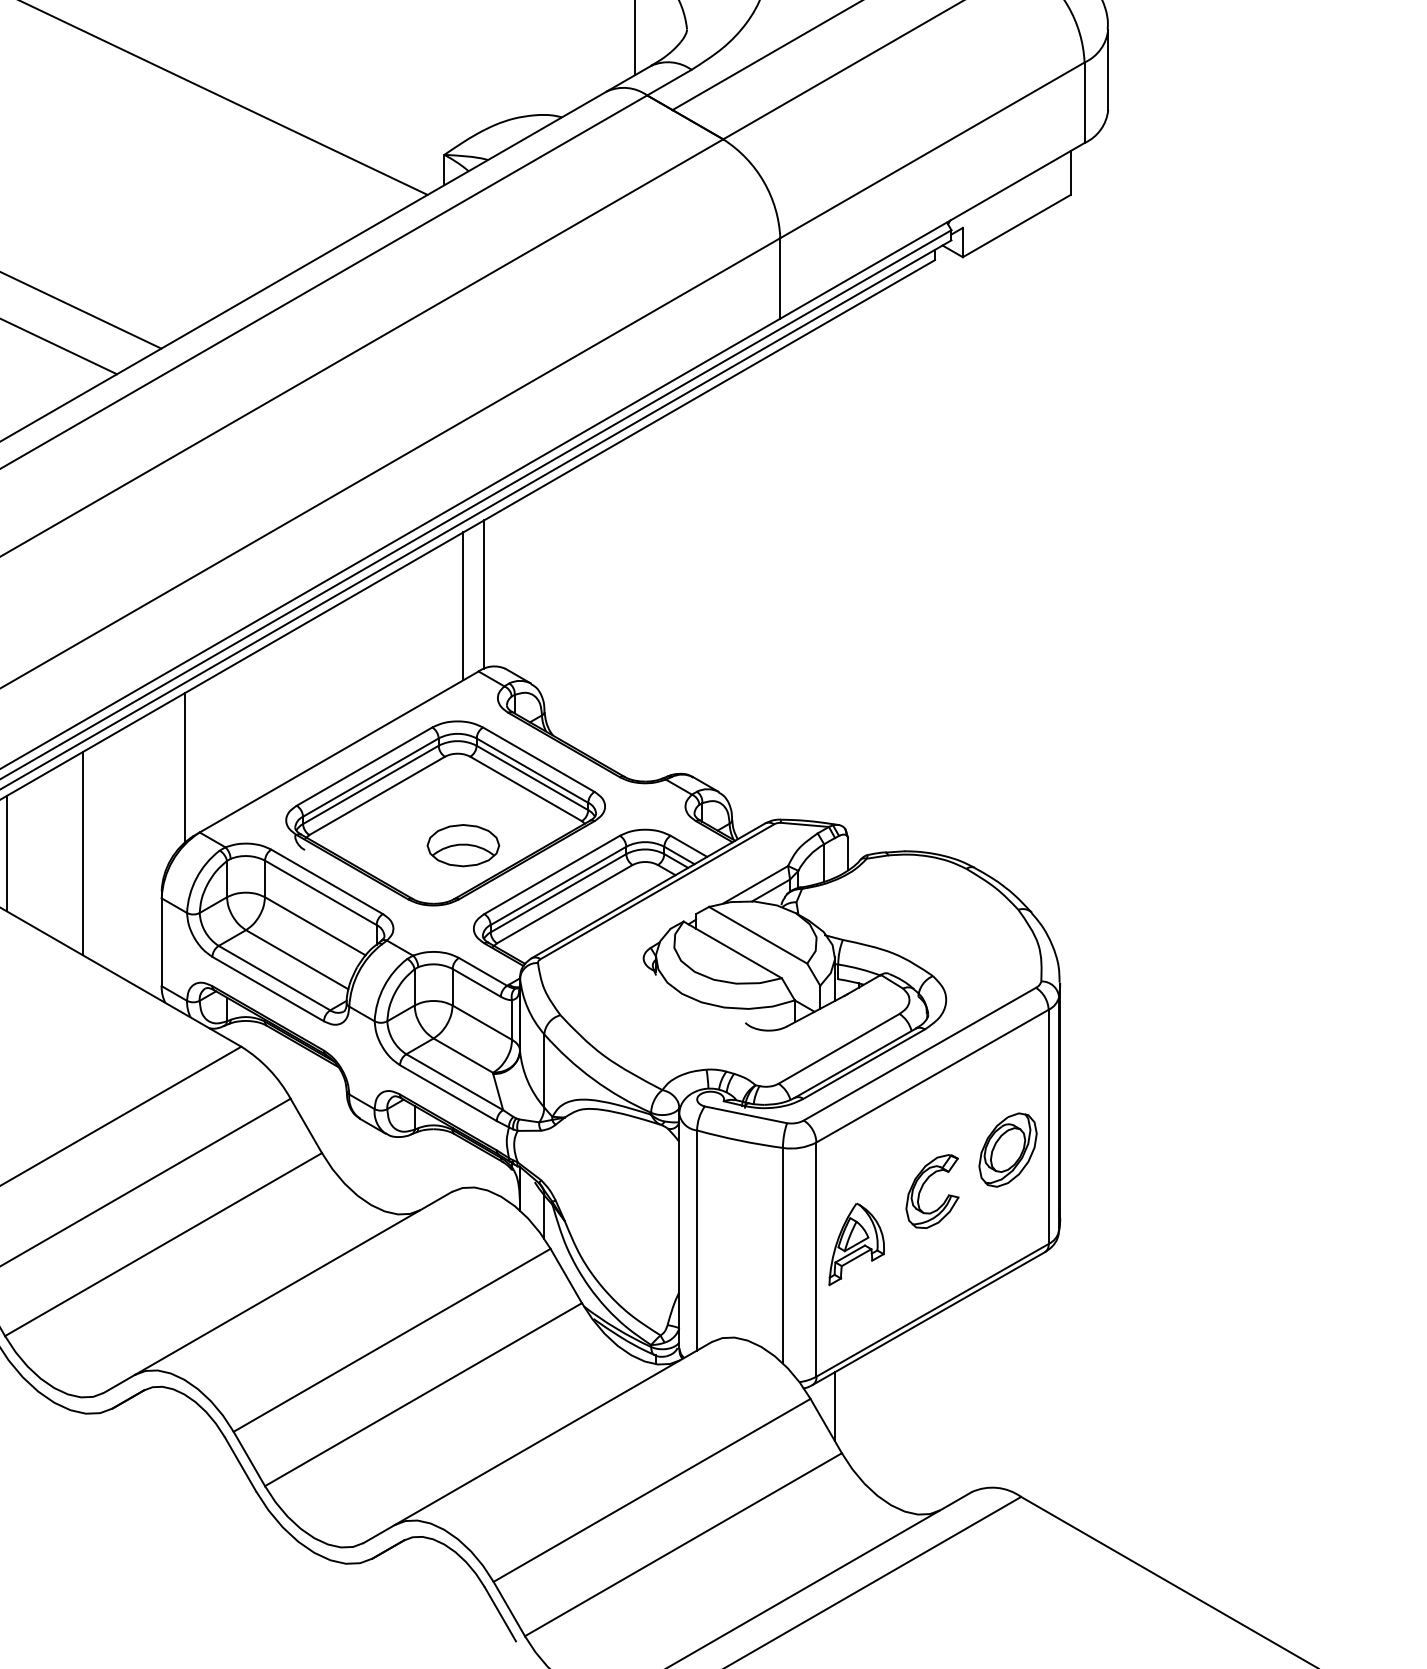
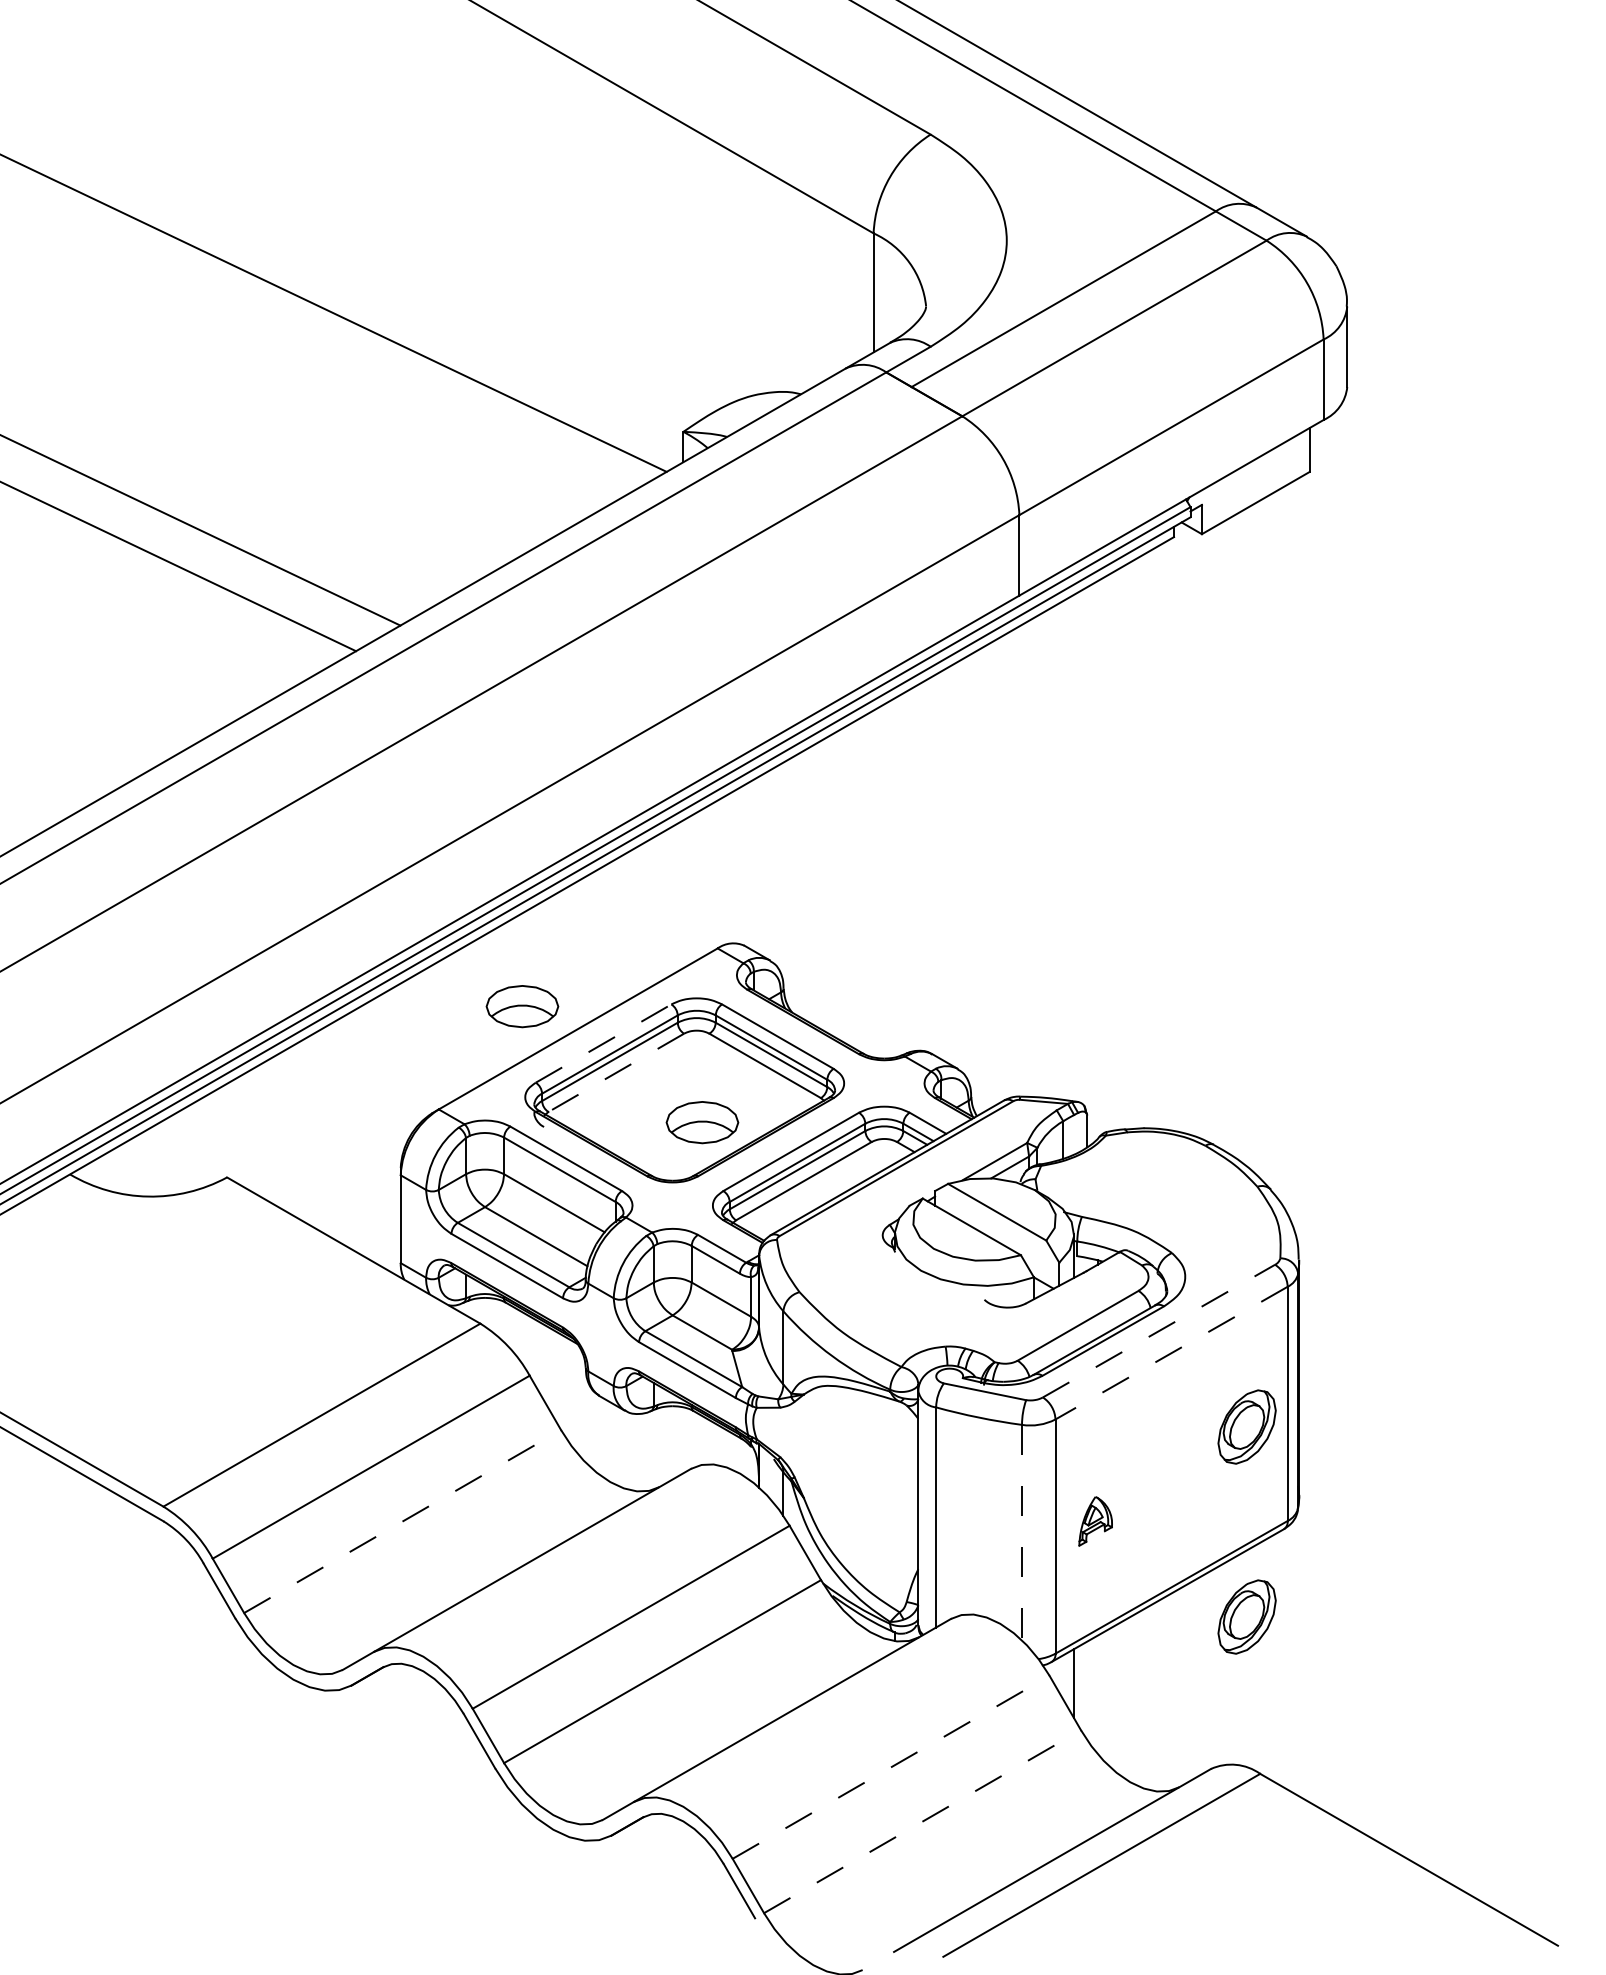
line: (484, 594) -> (723, 871), removed
line: (463, 606) -> (702, 883), removed
part: (283, 729) -> (522, 1006), added
line: (365, 766) -> (604, 1043), solid -> dashed
line: (184, 767) -> (423, 1044), removed
line: (376, 796) -> (615, 1073), solid -> dashed
line: (7, 853) -> (246, 1130), removed
line: (83, 853) -> (322, 1130), removed
line: (919, 1054) -> (1158, 1331), solid -> dashed
line: (932, 1076) -> (1171, 1353), solid -> dashed
part: (923, 1186) -> (1162, 1463), removed
line: (163, 1244) -> (402, 1521), solid -> dashed
part: (856, 1244) -> (1095, 1521), size x0.6
line: (783, 1255) -> (1022, 1532), solid -> dashed
part: (1007, 1339) -> (1246, 1616), added
line: (652, 1490) -> (891, 1767), solid -> dashed
line: (683, 1544) -> (922, 1821), solid -> dashed

